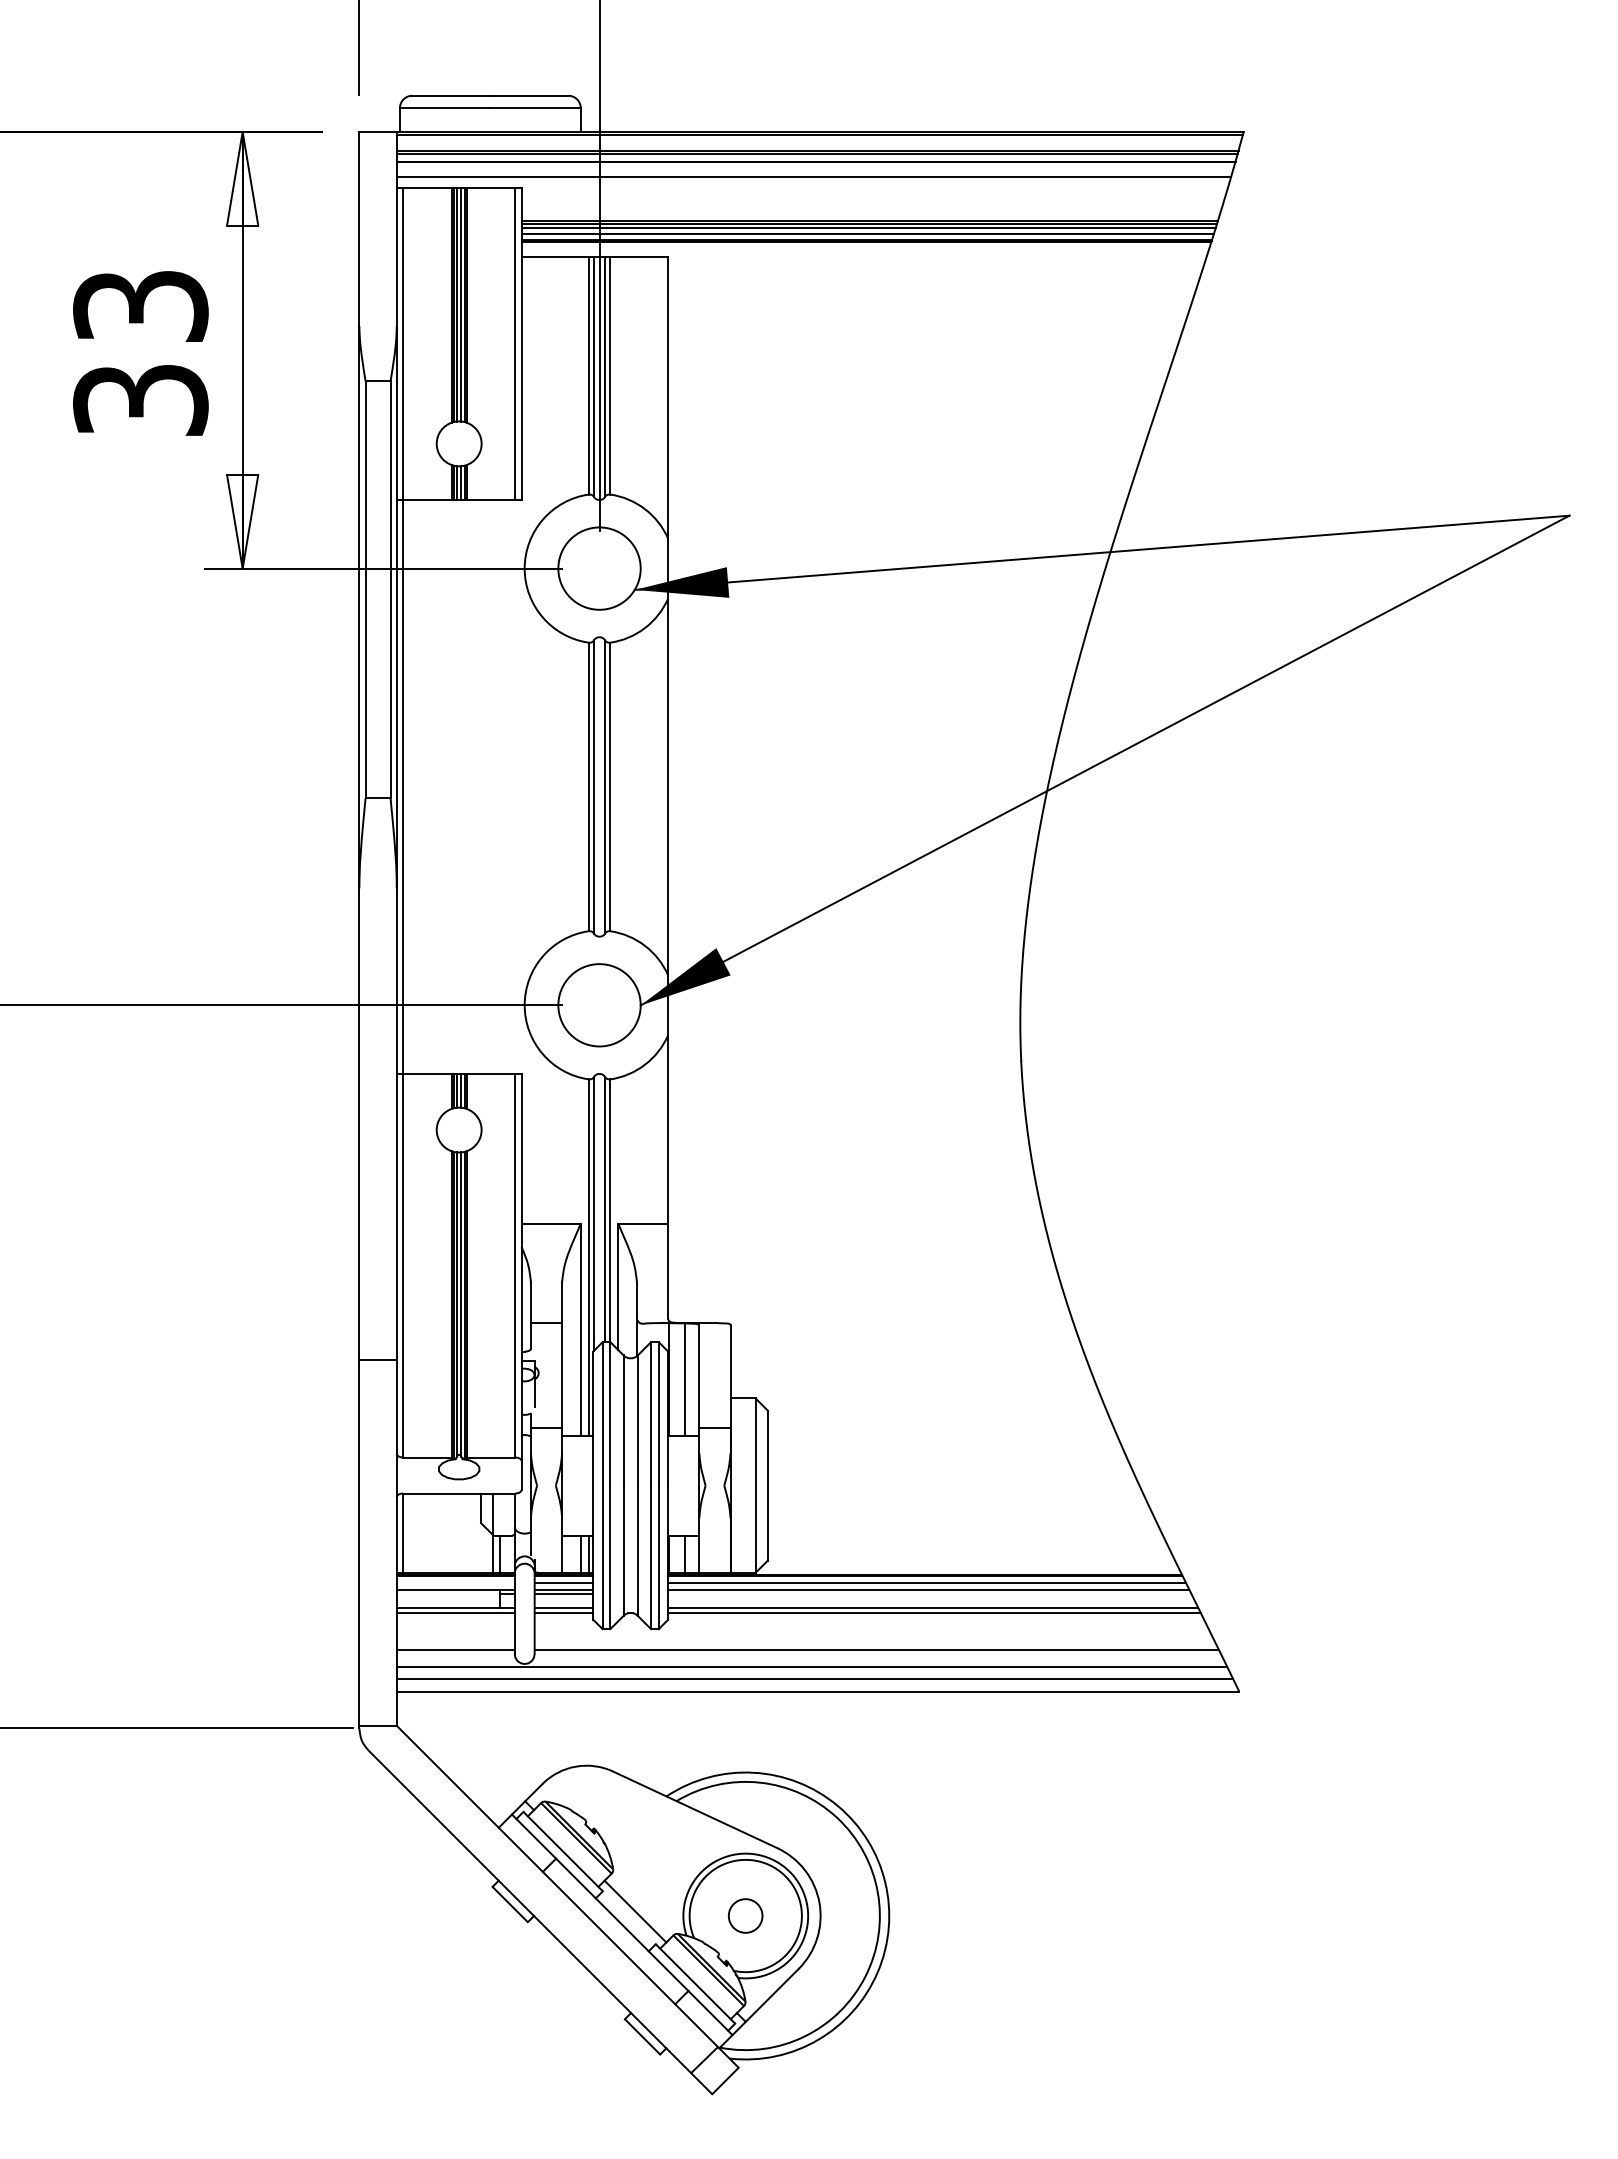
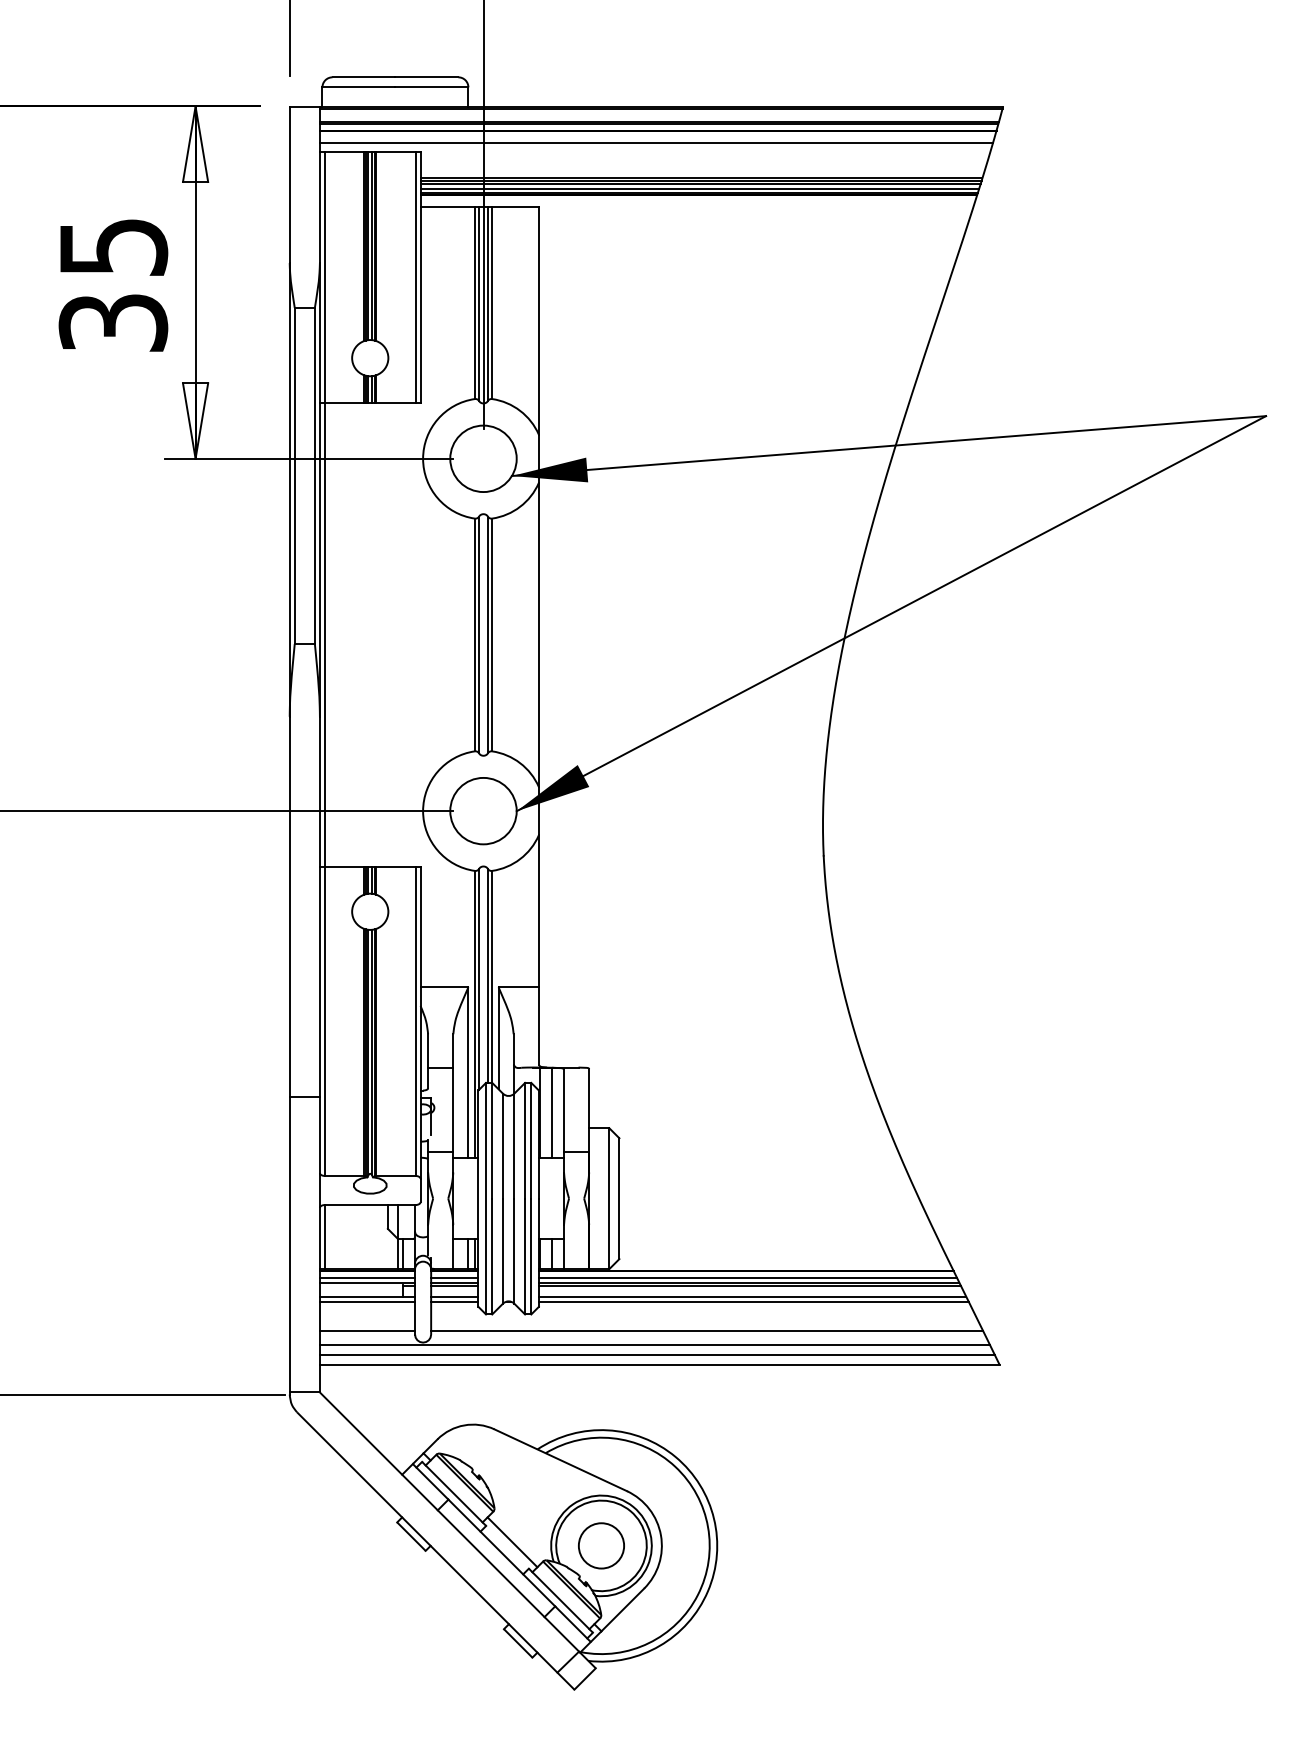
text: (140, 306) -> (113, 247), 33 -> 35
line: (455, 1583) -> (367, 1277), added
line: (929, 1594) -> (749, 1286), added
circle: (745, 1915) -> (601, 1545), size x1.67

